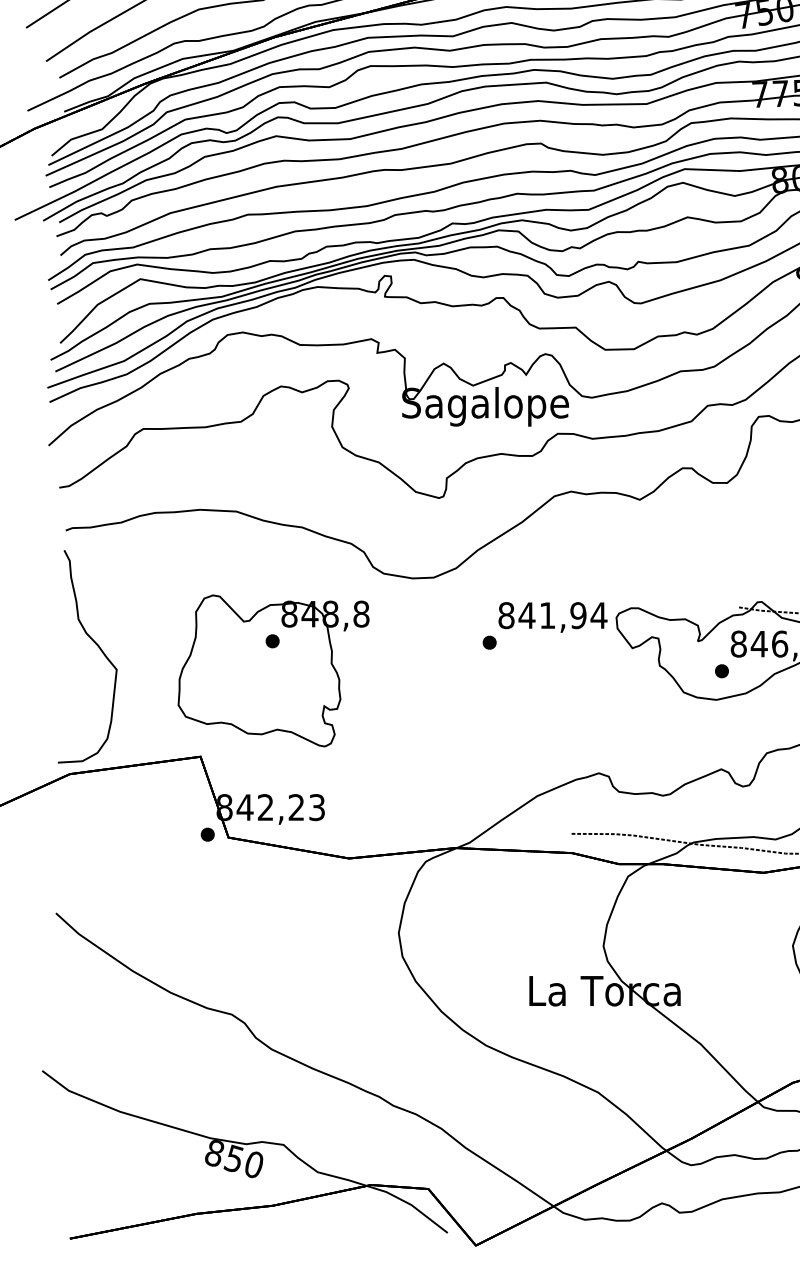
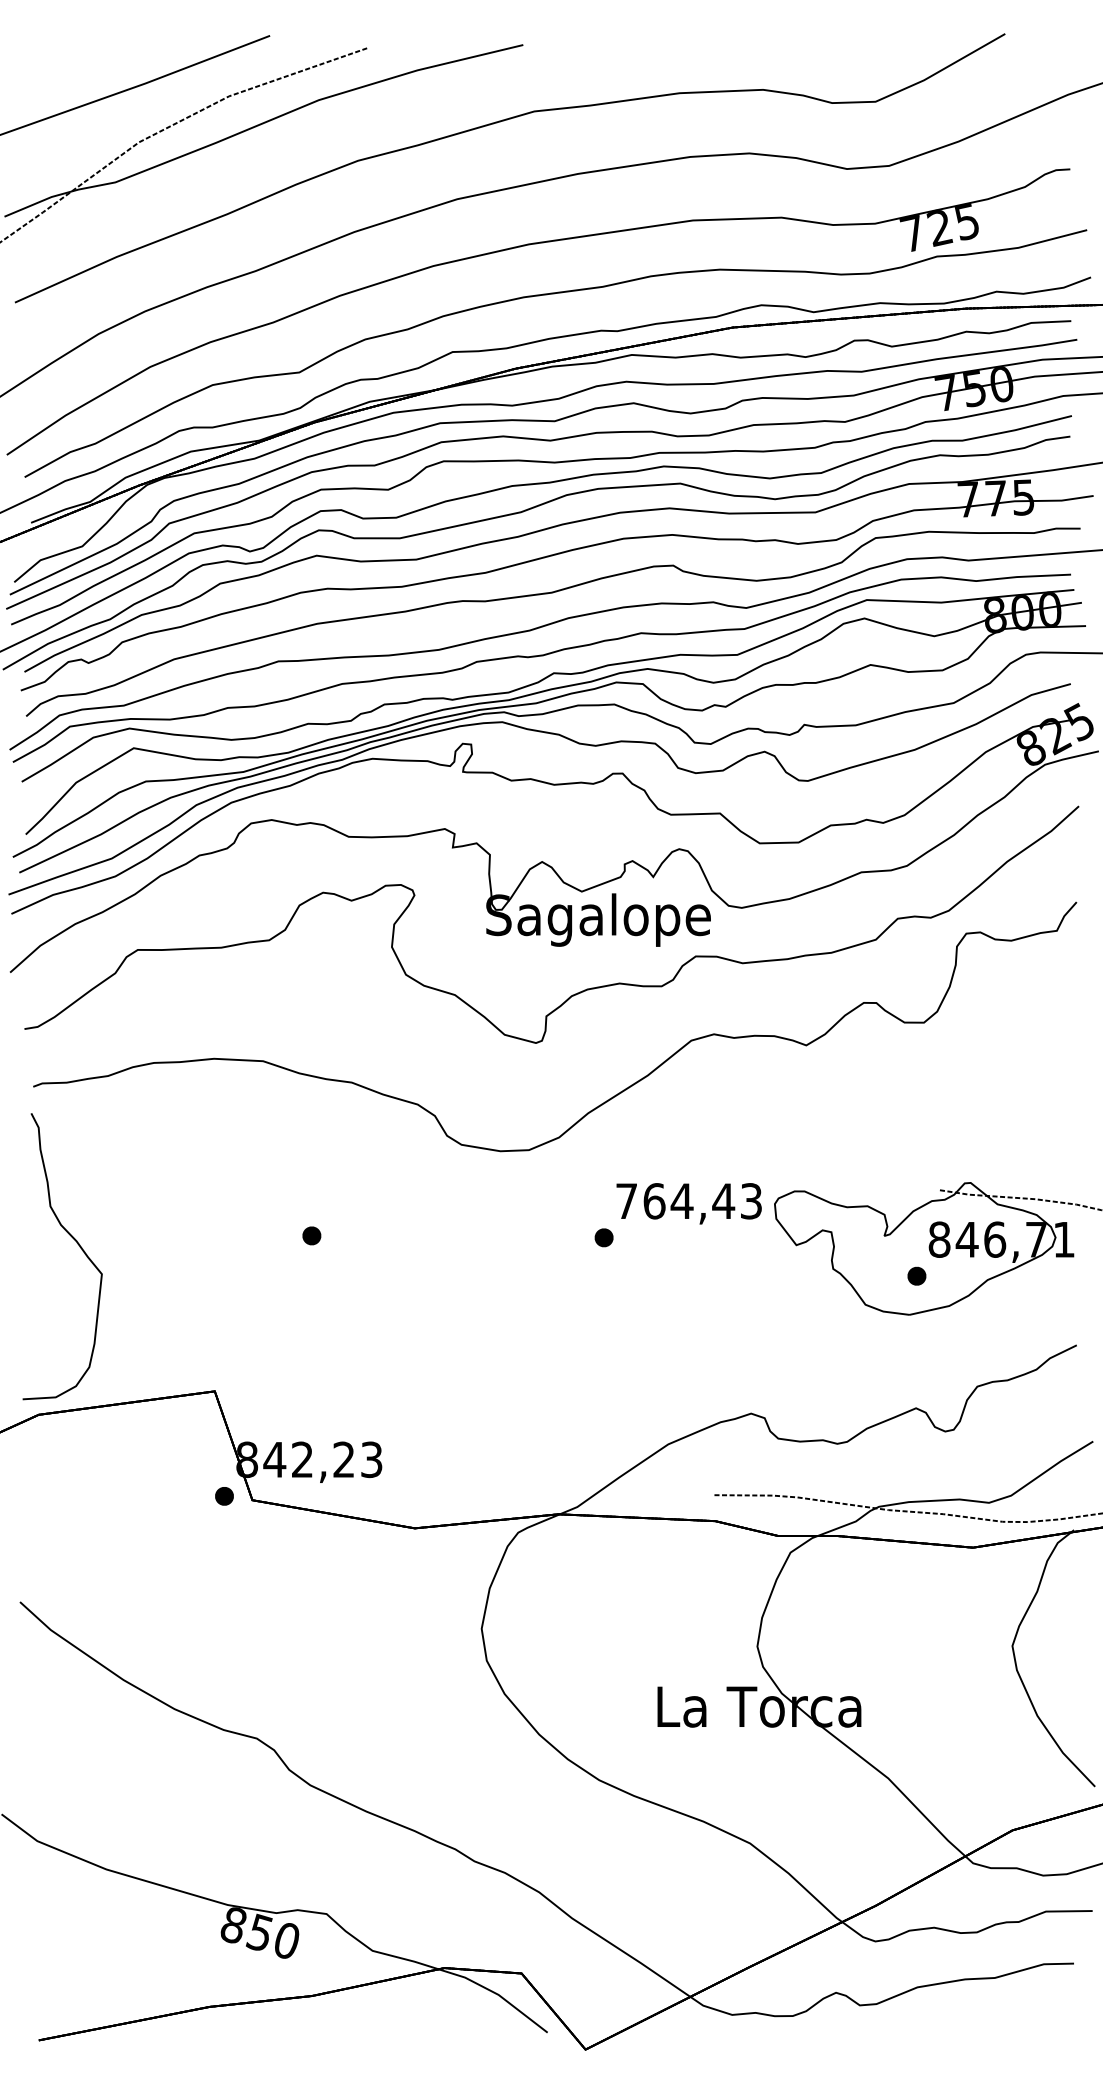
text: (553, 615) -> (689, 1201), 841,94 -> 764,43
part: (273, 670) -> (313, 1275), removed

